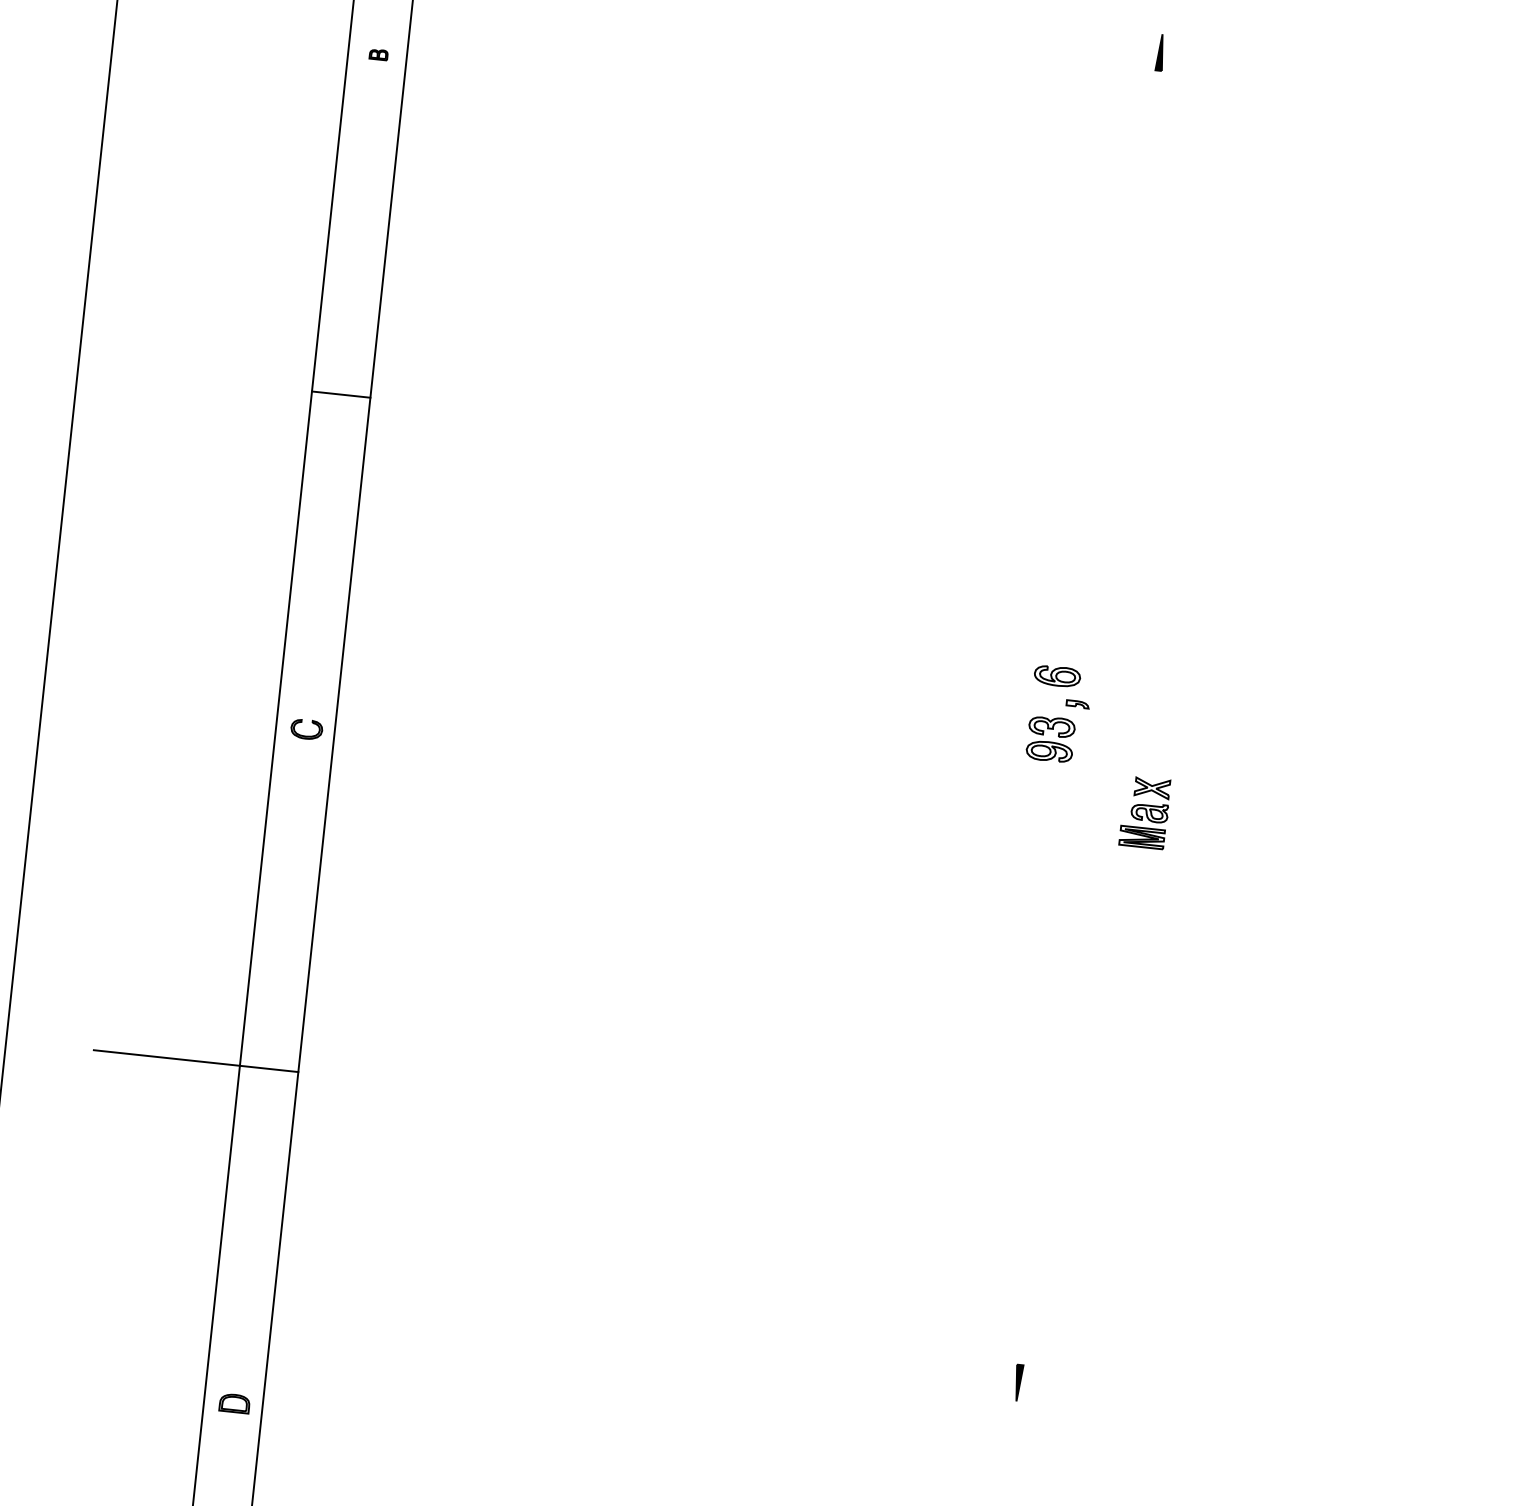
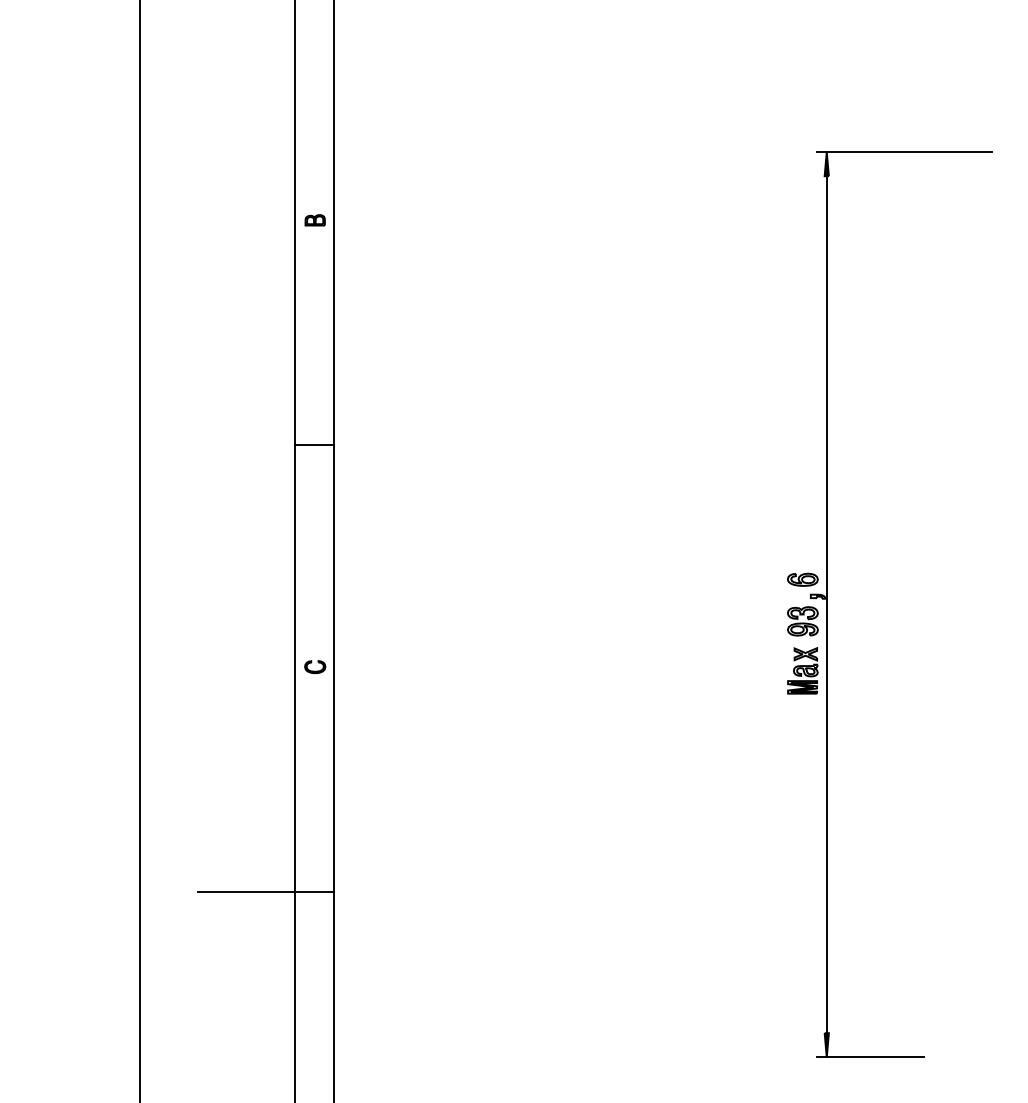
line: (1279, 47) -> (904, 152), added
part: (377, 54) -> (314, 220), size x1.67
line: (1089, 717) -> (826, 604), added
part: (1144, 812) -> (802, 670), moved
line: (1082, 1408) -> (870, 1057), added

